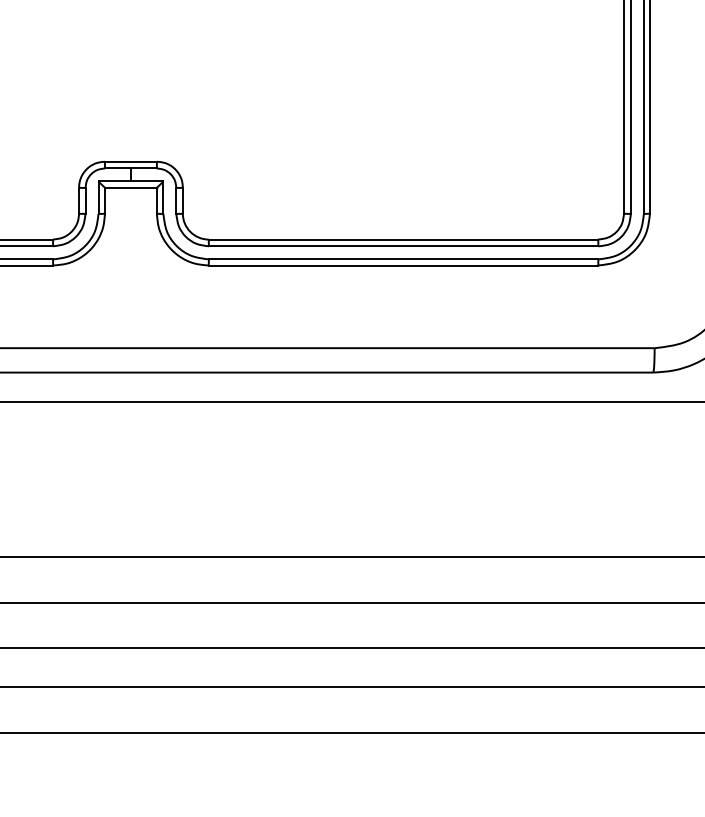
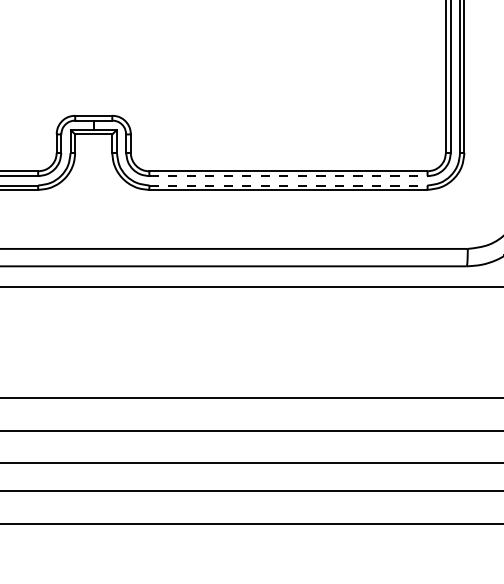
line: (403, 246) -> (288, 176), solid -> dashed
line: (403, 259) -> (288, 185), solid -> dashed

